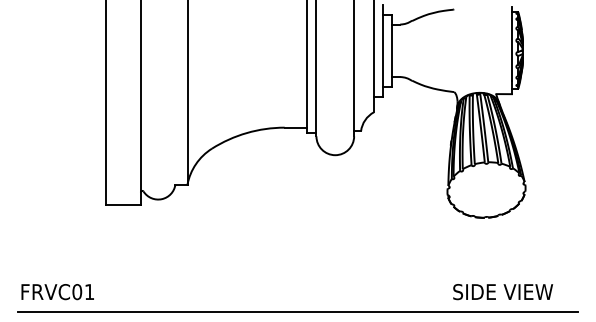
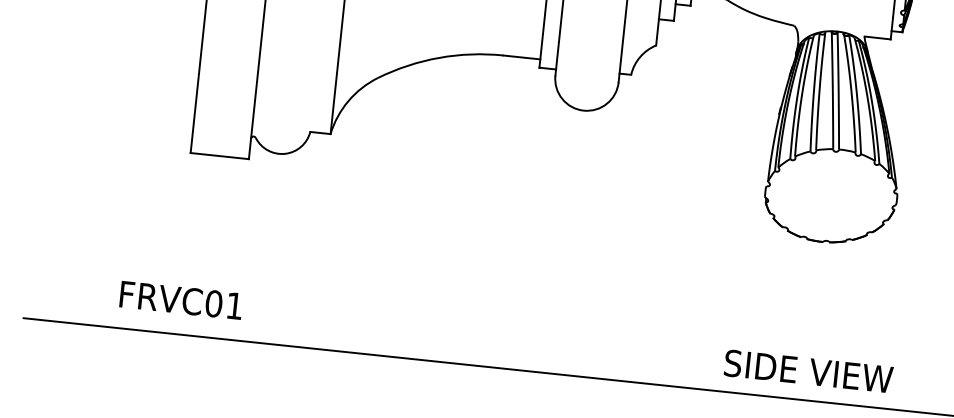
text: (57, 292) -> (180, 301), moved
text: (503, 292) -> (809, 372), moved

